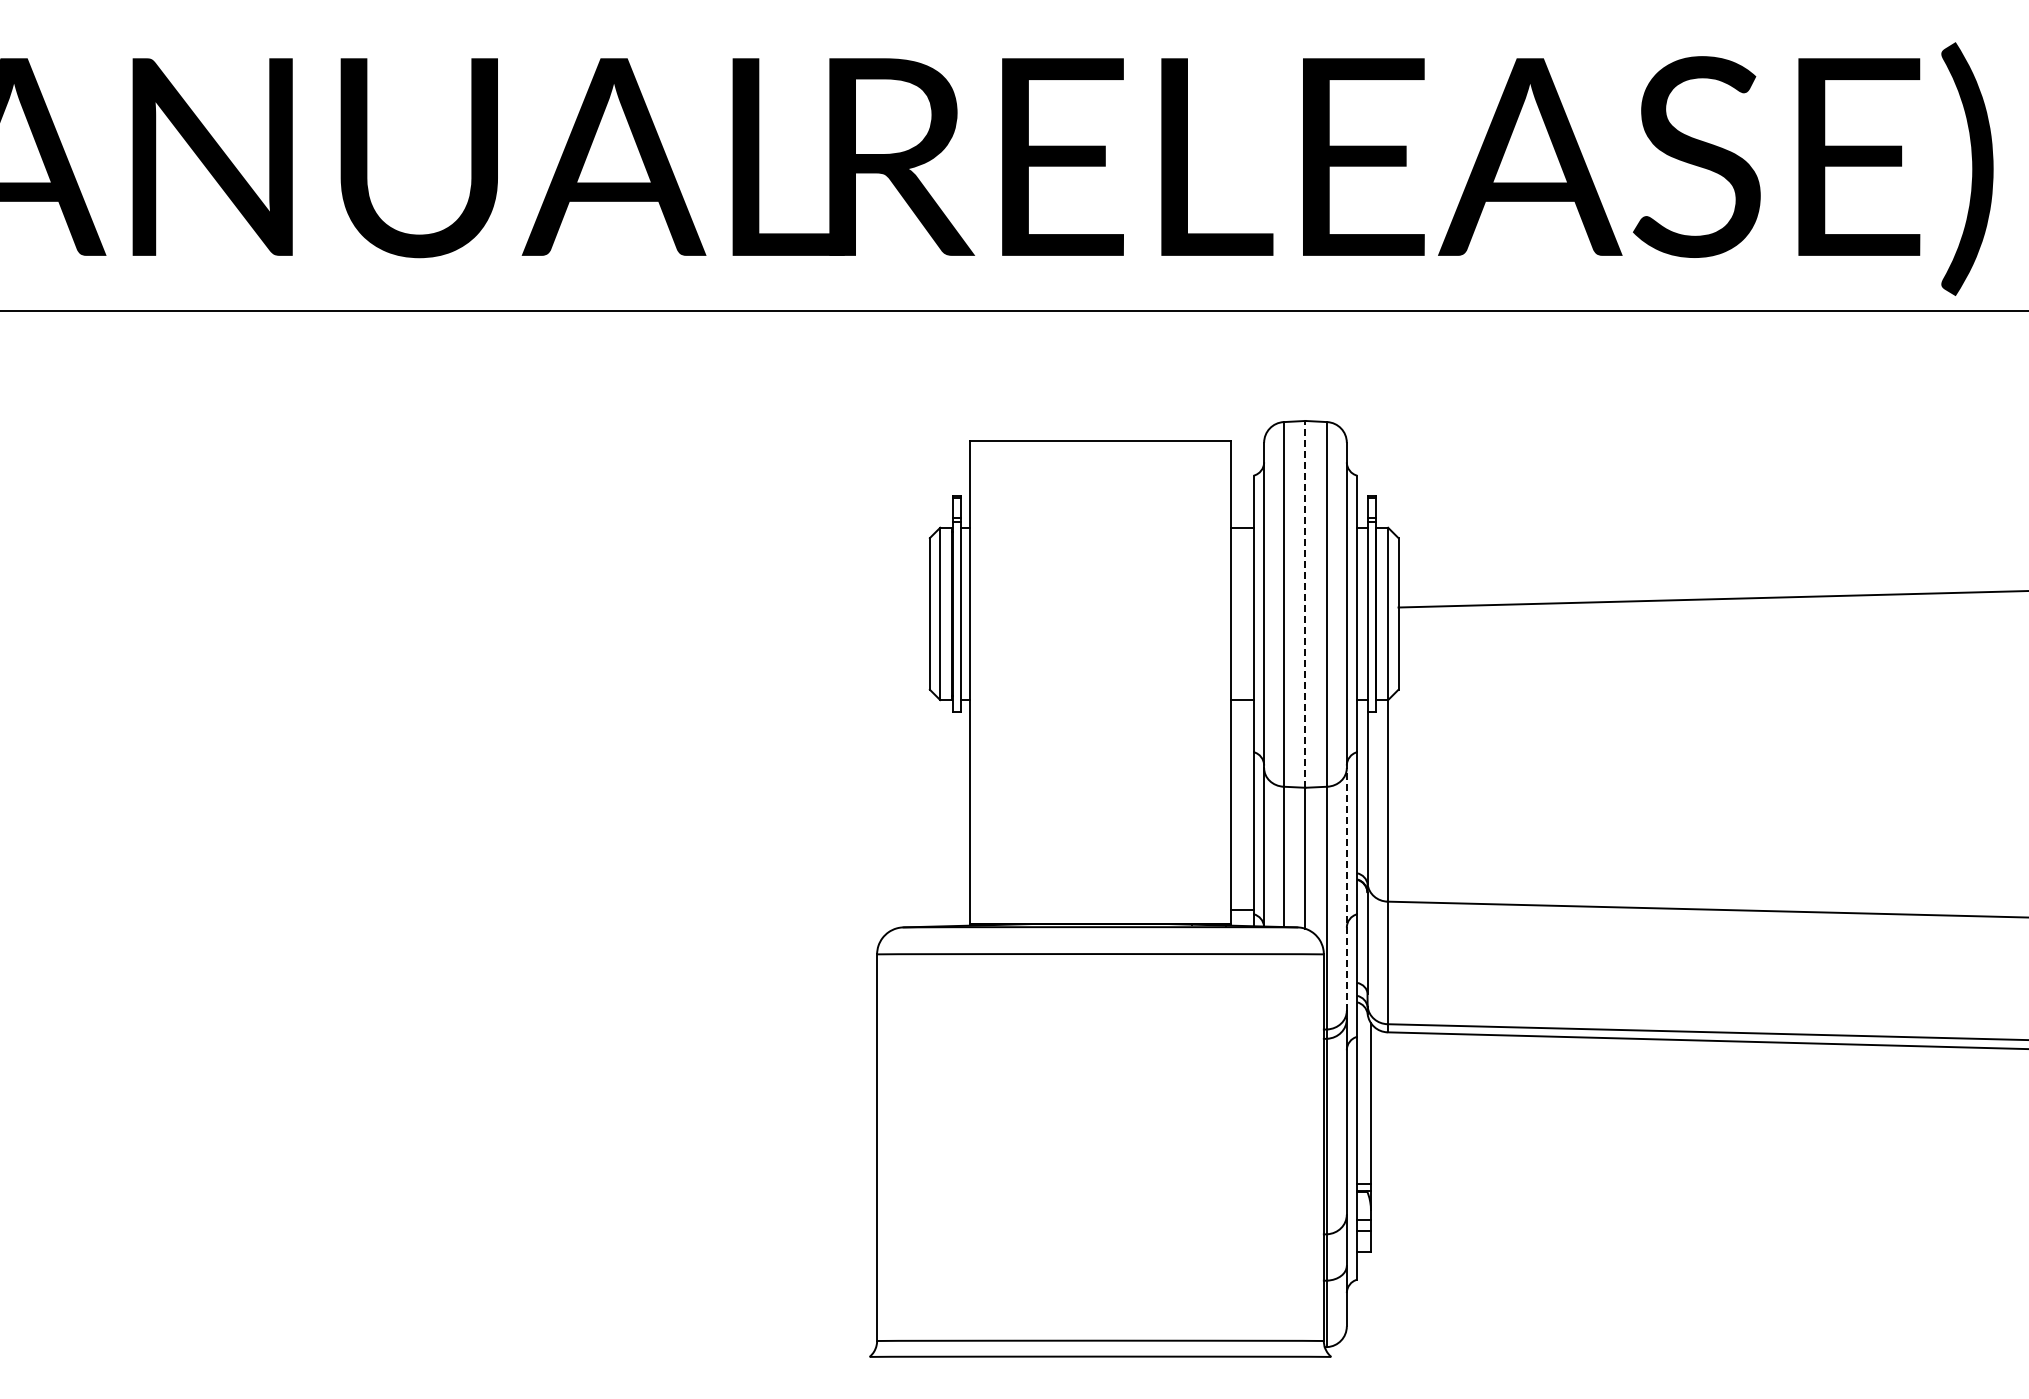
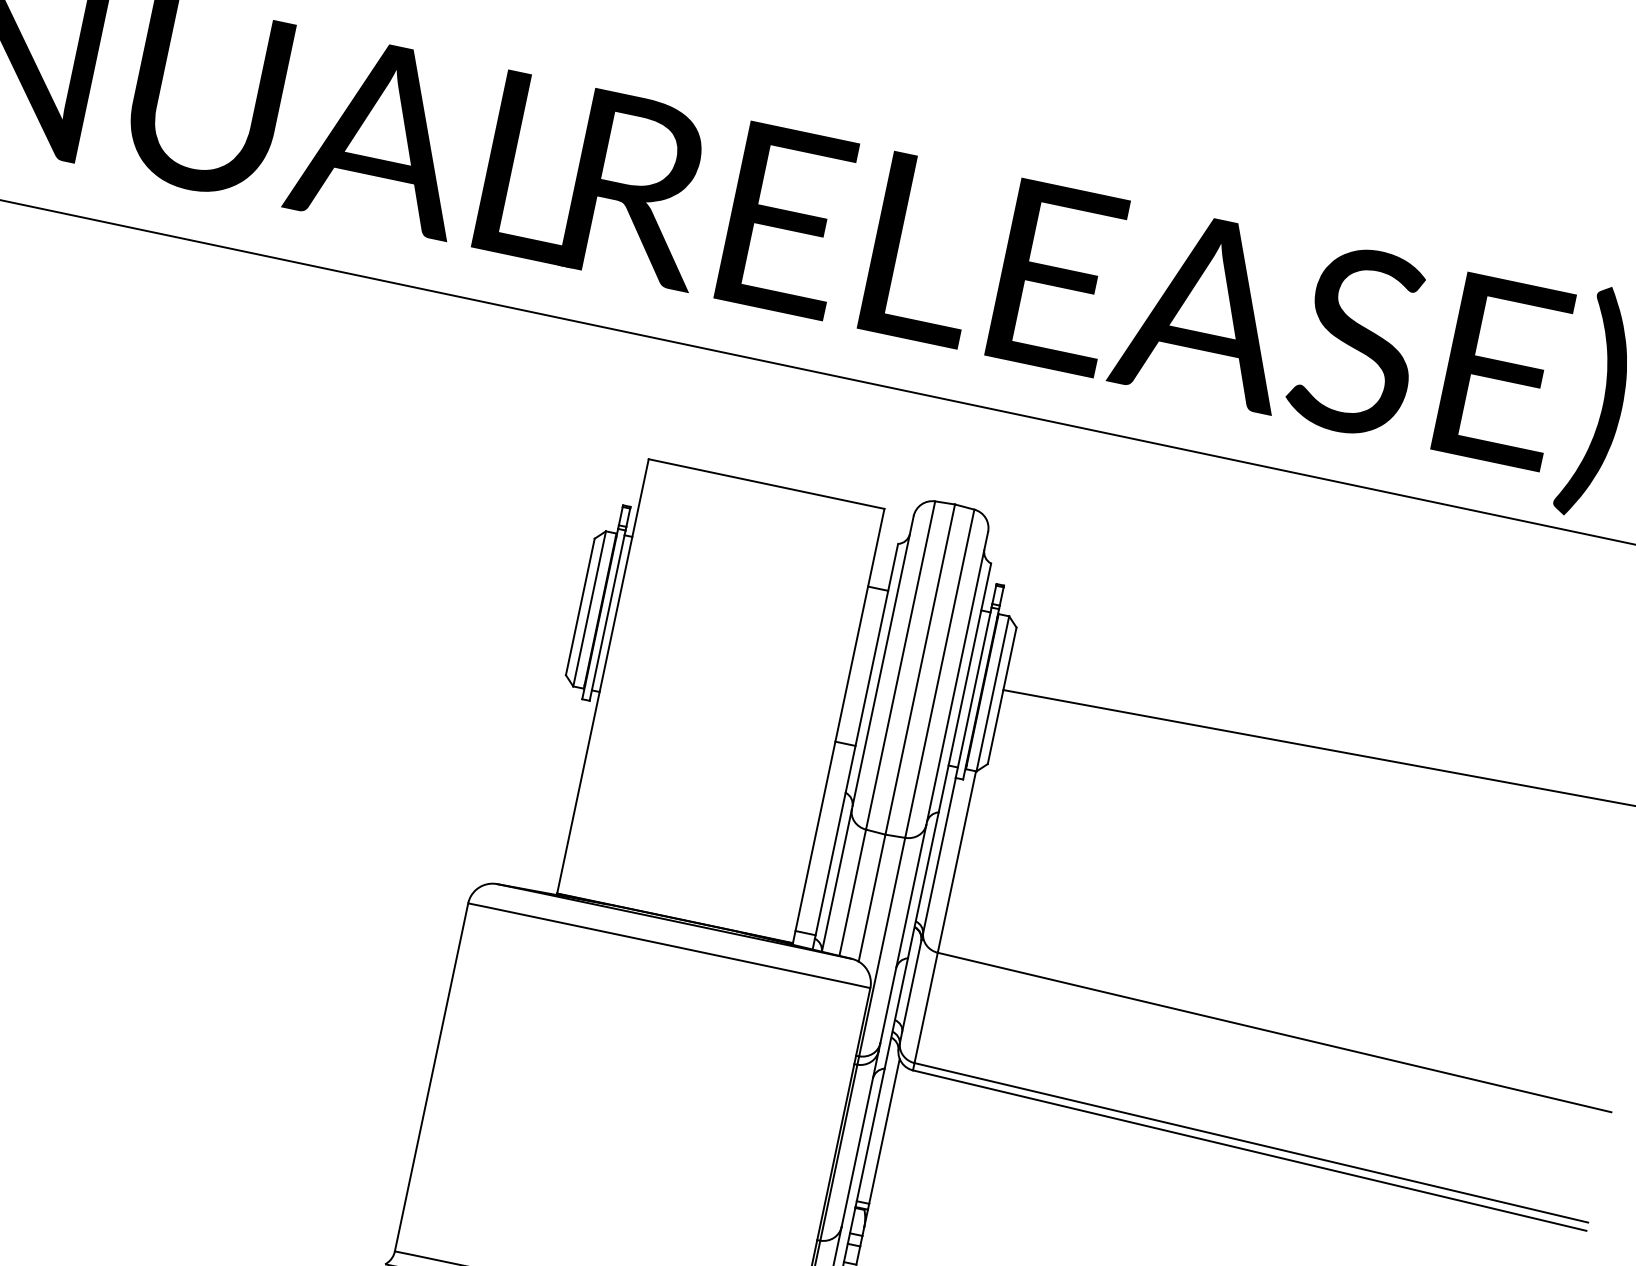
line: (1305, 603) -> (920, 668), dashed -> solid
line: (1346, 889) -> (903, 934), dashed -> solid

